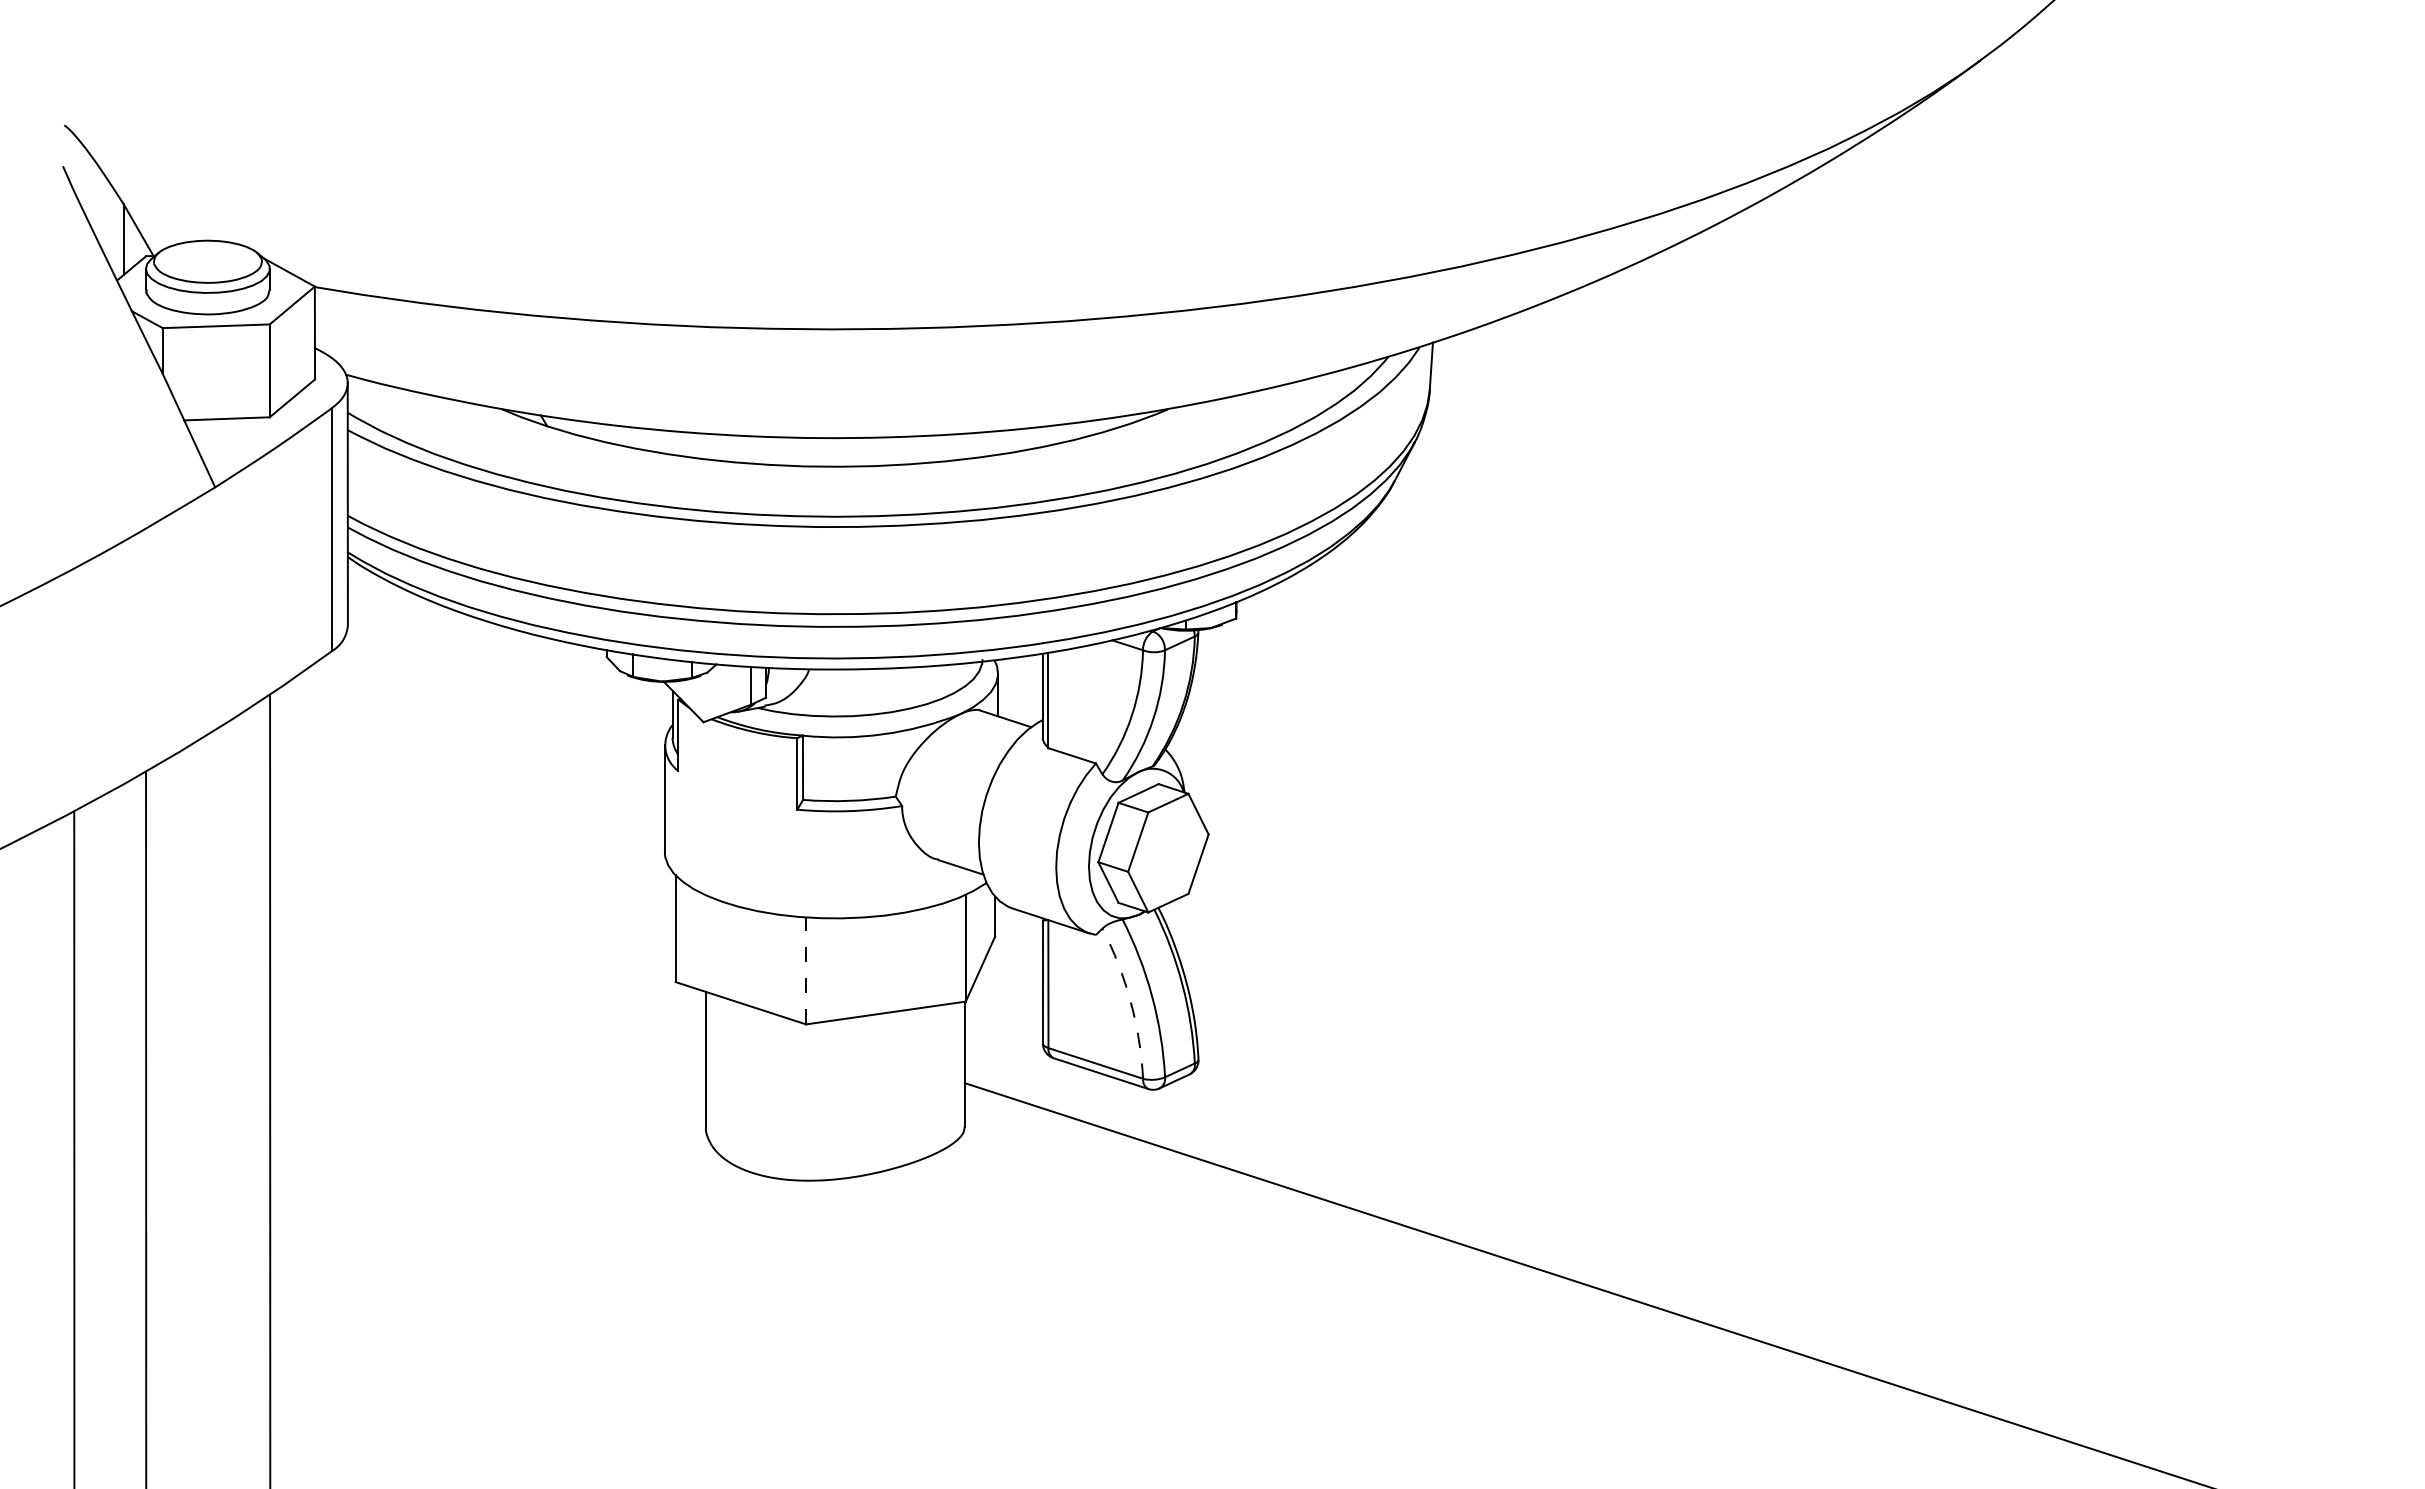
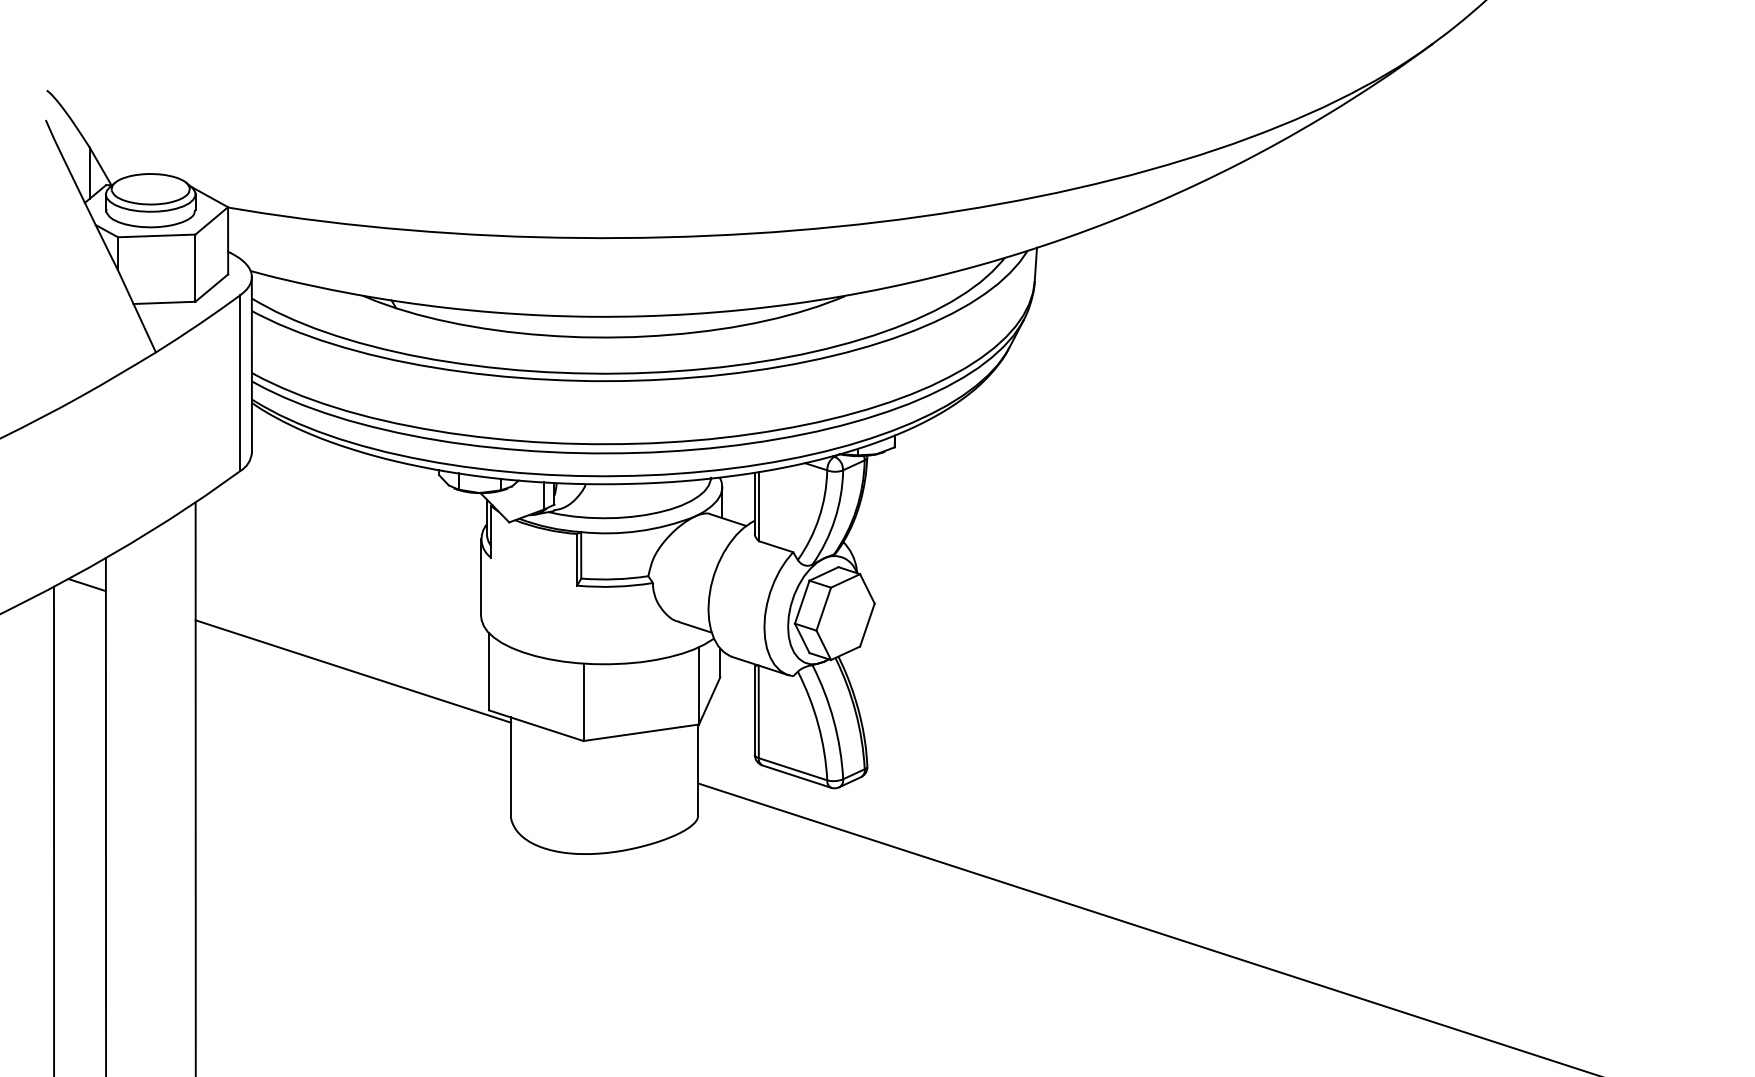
line: (120, 808) -> (87, 584), added
line: (488, 928) -> (353, 671), added
line: (806, 970) -> (583, 702), dashed -> solid
arc: (1130, 1001) -> (818, 724), dashed -> solid

